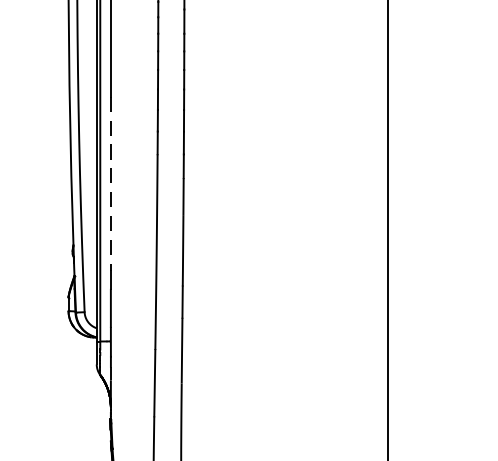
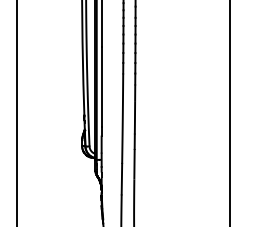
line: (110, 184) -> (101, 87), dashed -> solid

